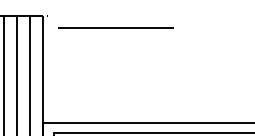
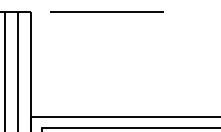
line: (115, 27) -> (106, 11), moved

